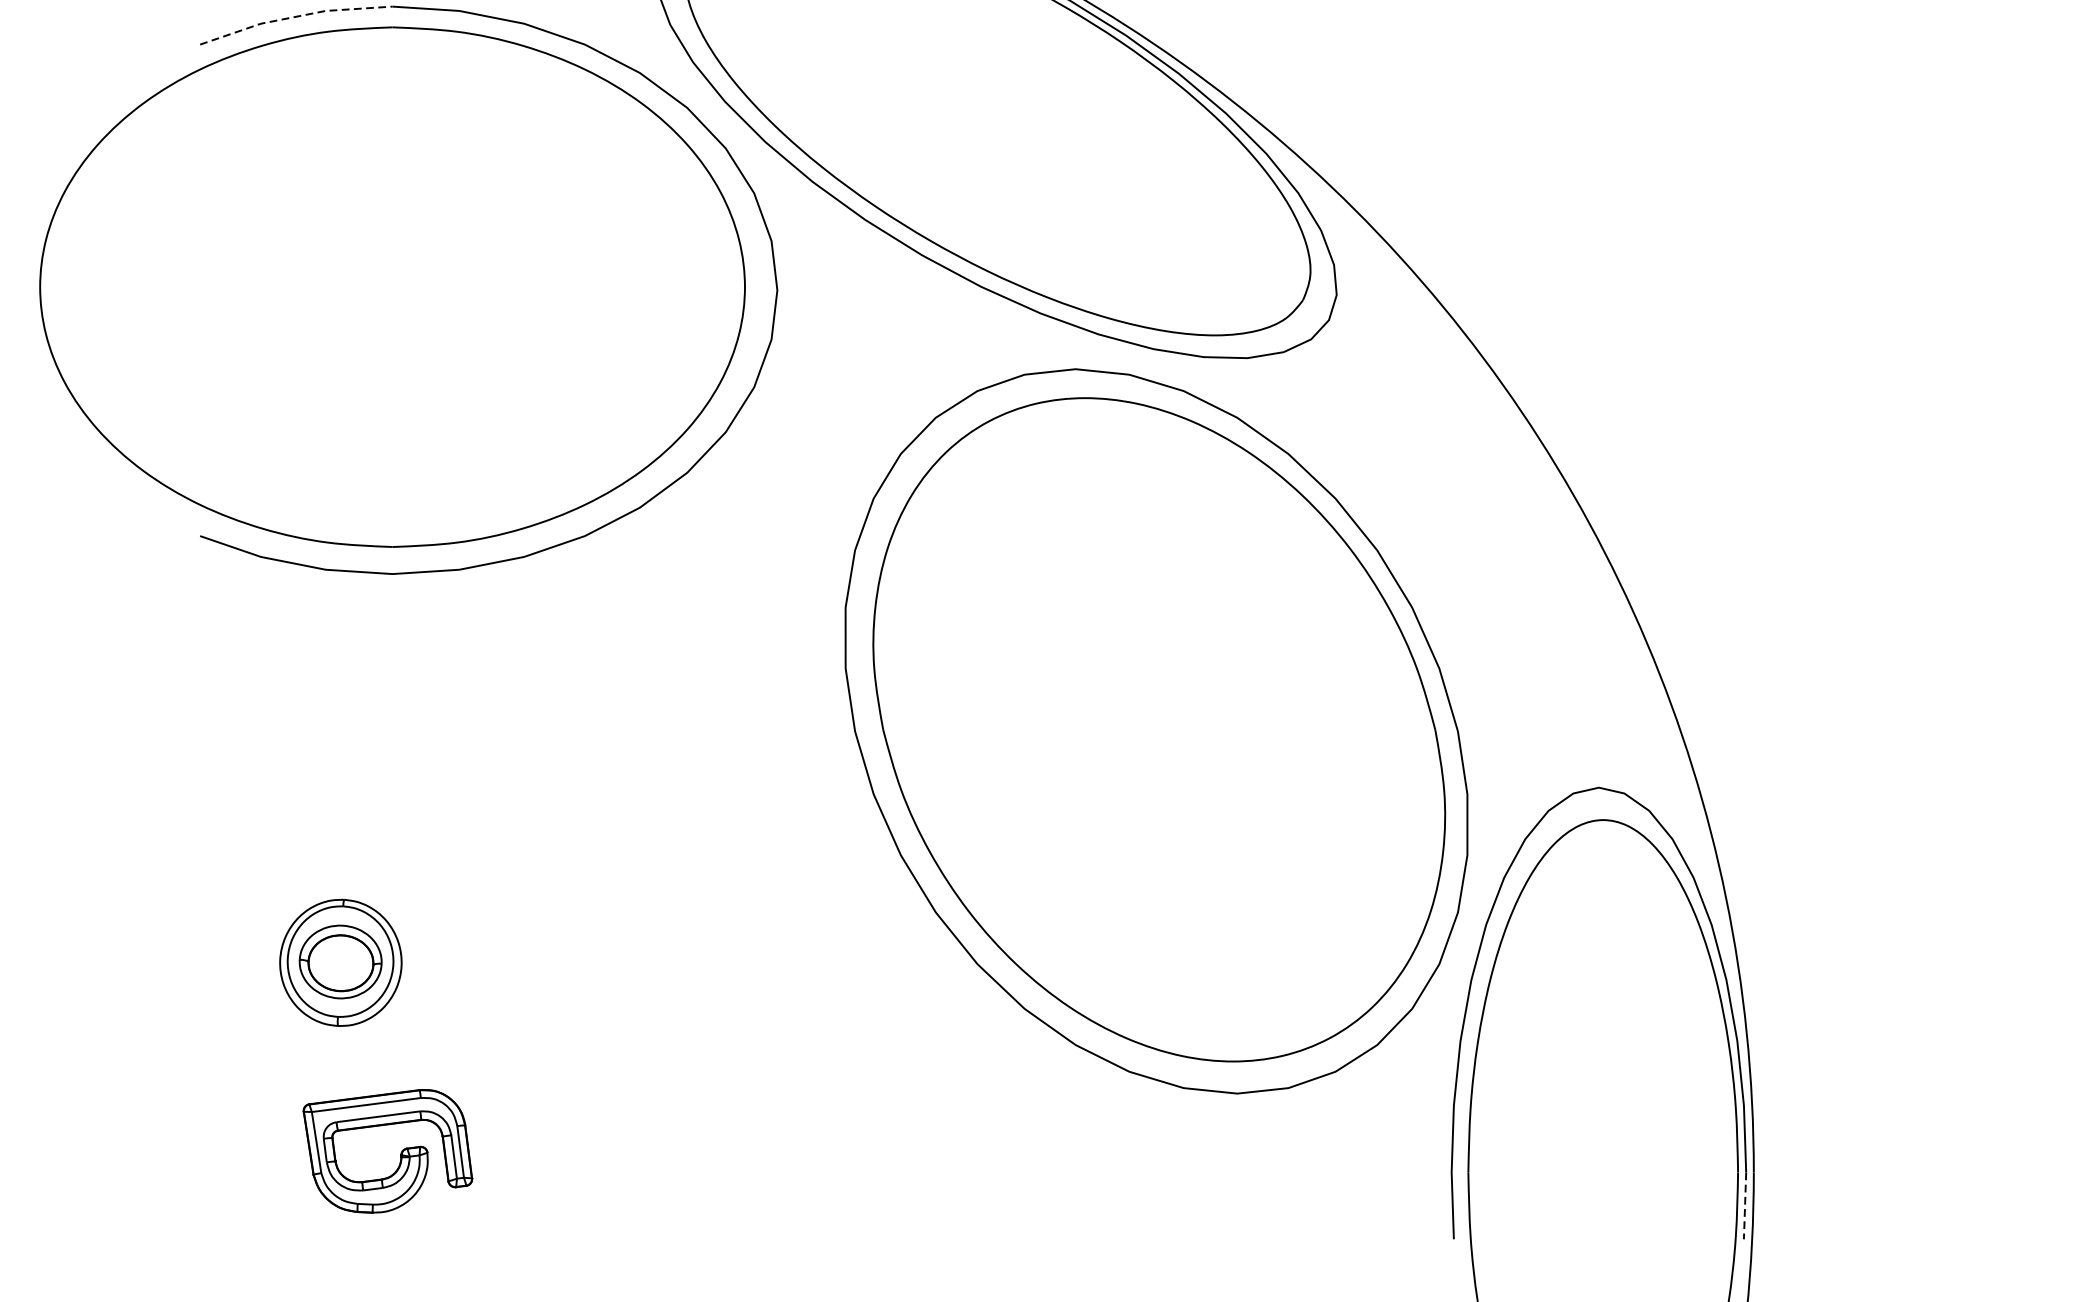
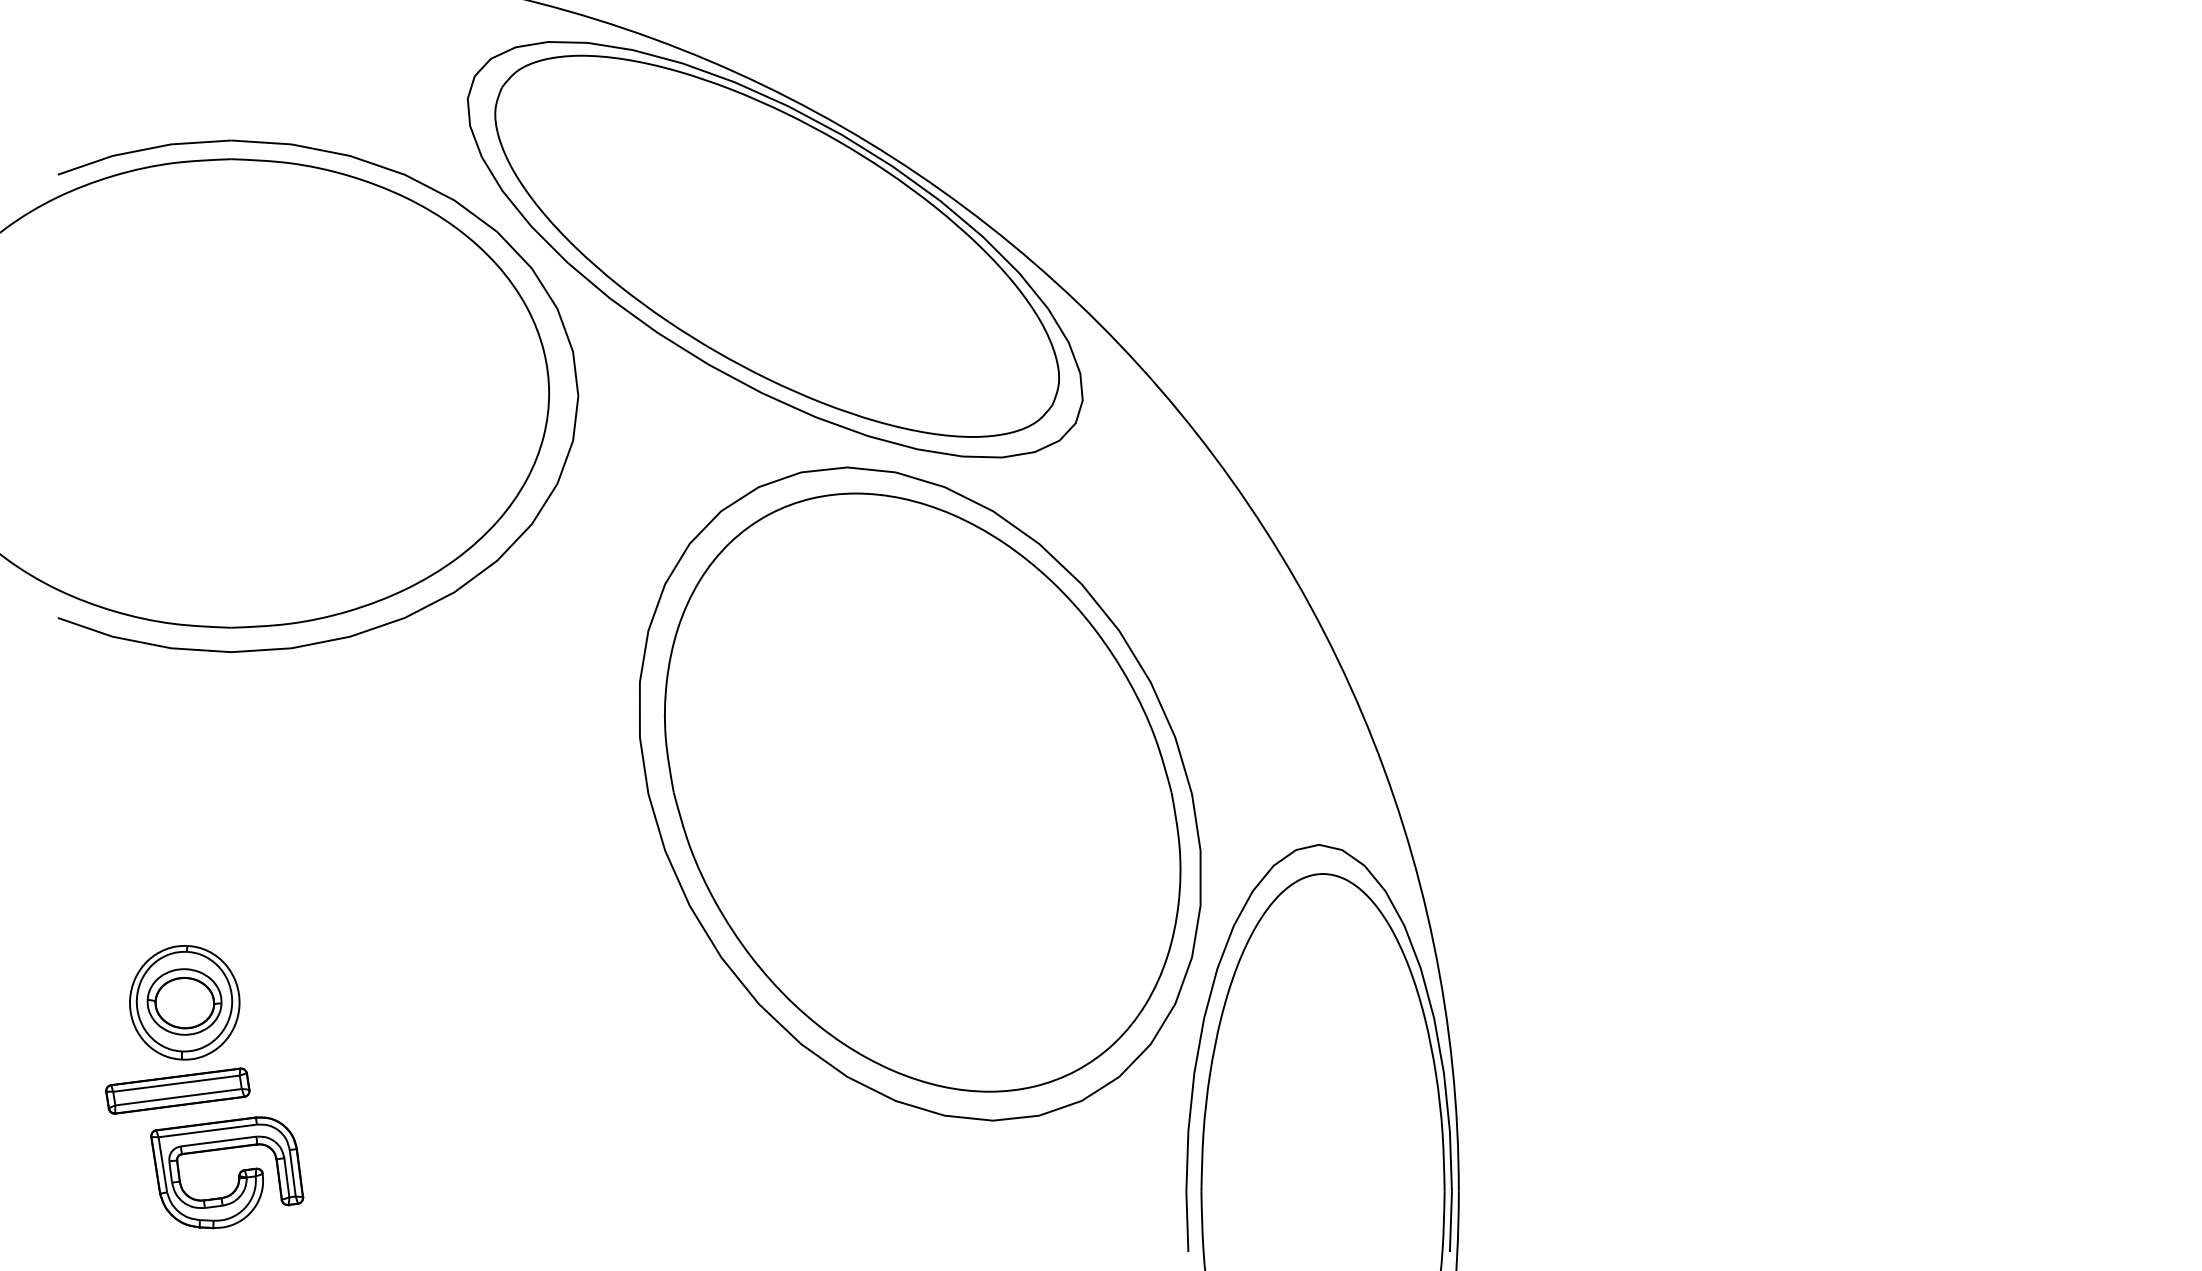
line: (295, 16) -> (143, 149), dashed -> solid
part: (332, 1060) -> (177, 1090), added
line: (1744, 1206) -> (1450, 1222), dashed -> solid

